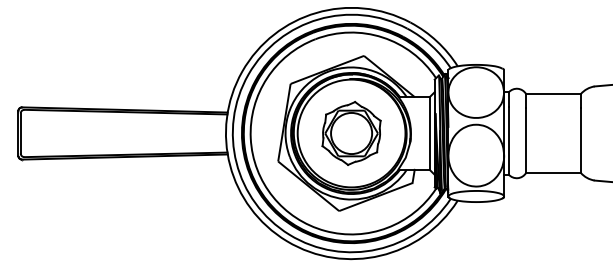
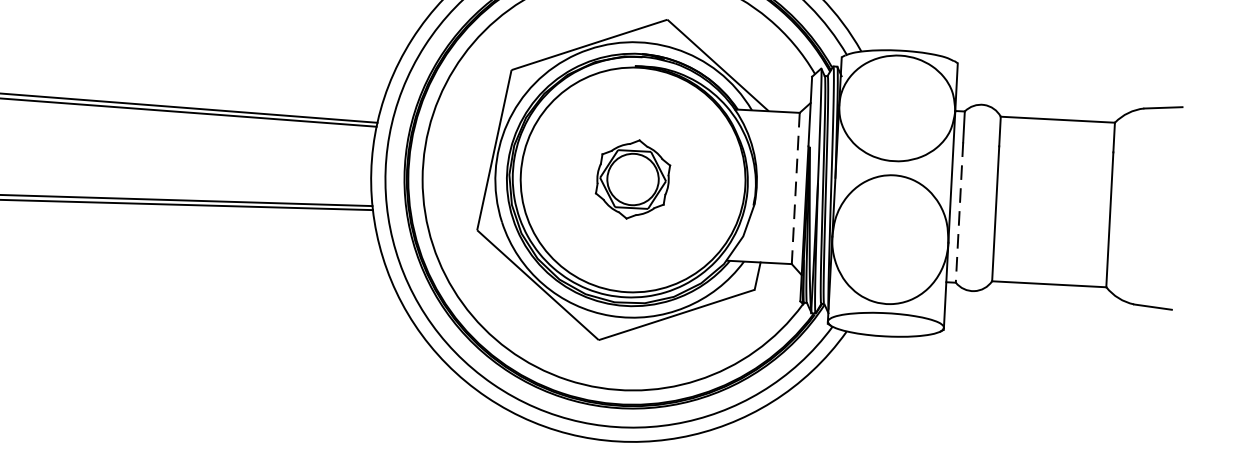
part: (351, 132) -> (633, 177), size x0.6
line: (429, 134) -> (795, 190), solid -> dashed
line: (508, 140) -> (959, 211), solid -> dashed

